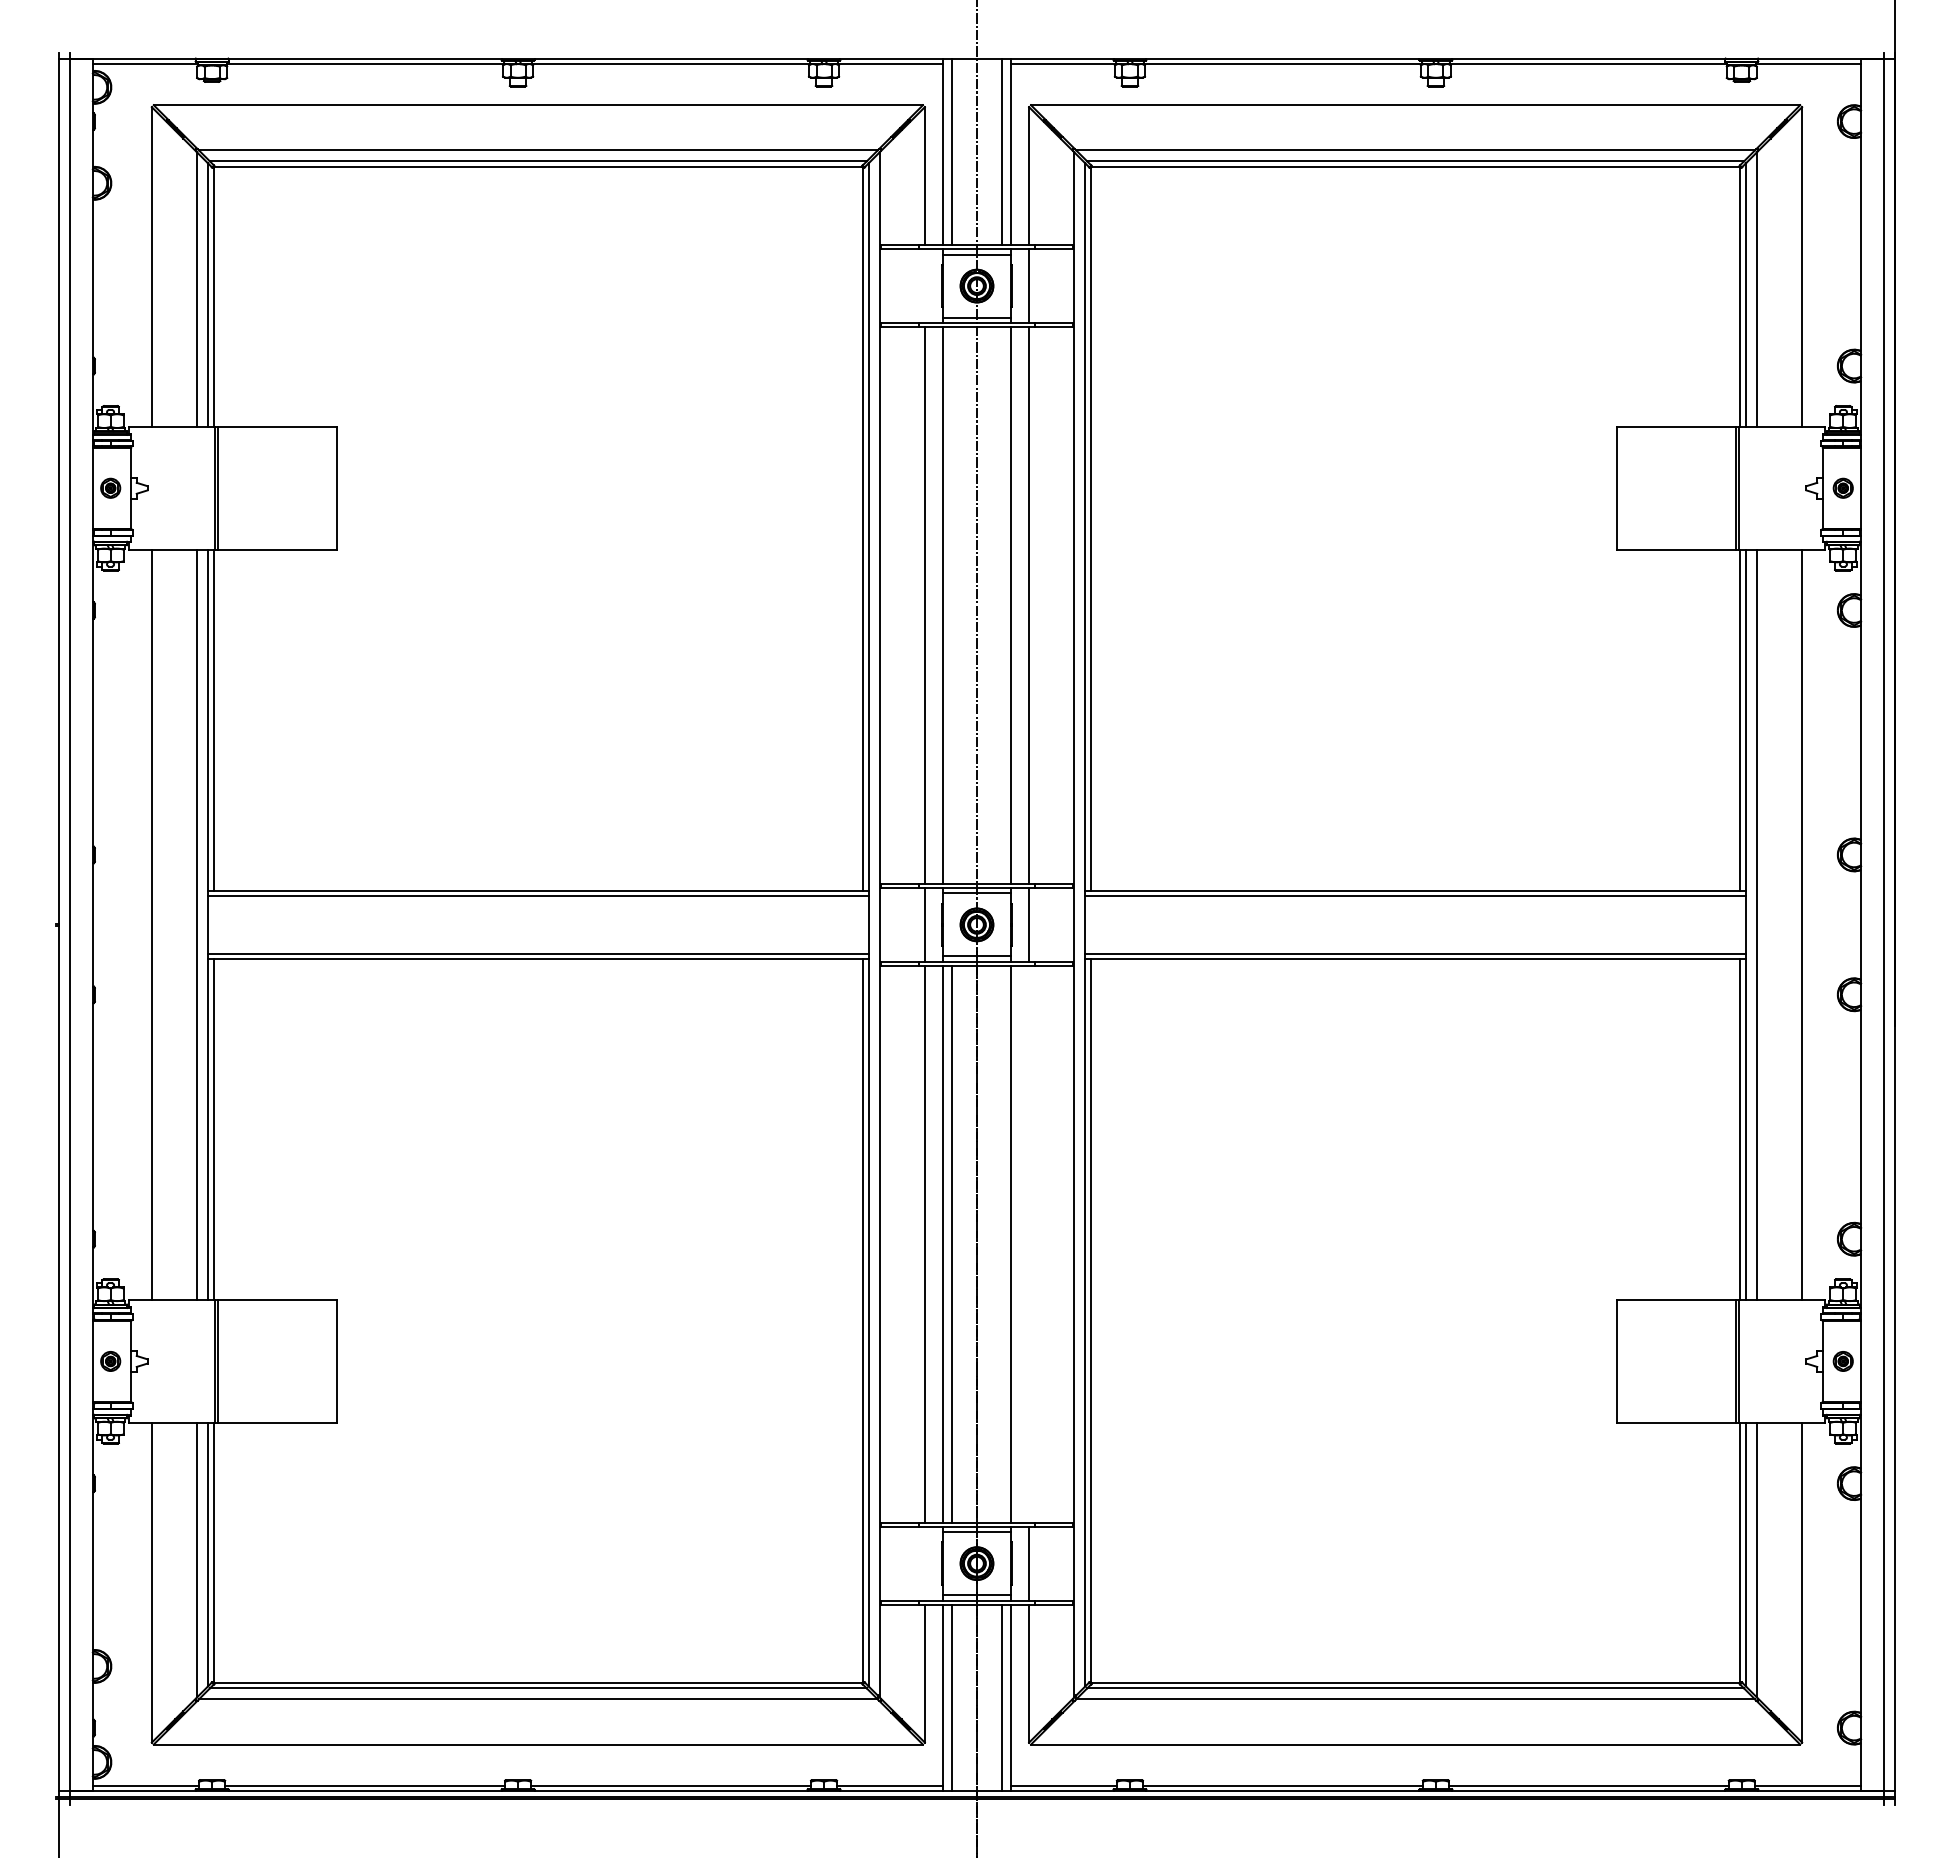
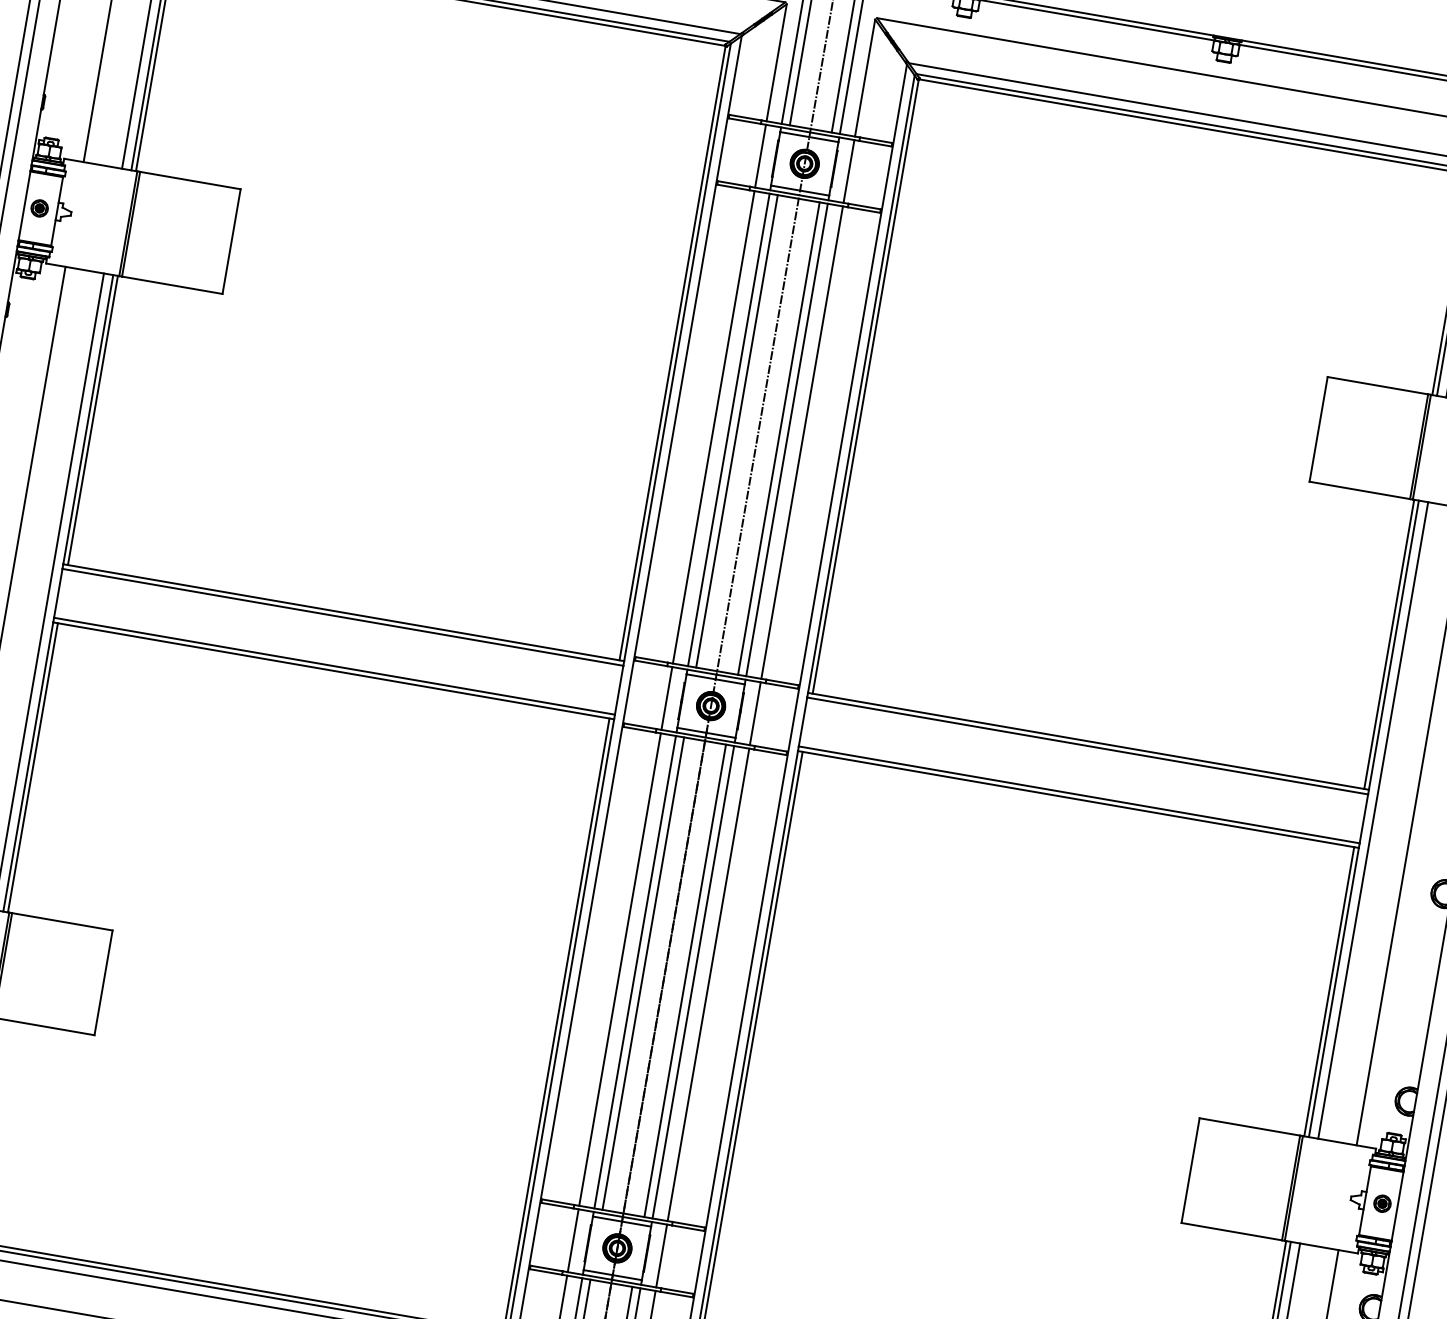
line: (924, 286) -> (760, 156), added
line: (952, 605) -> (737, 431), added
line: (1001, 605) -> (778, 438), added
line: (1001, 1244) -> (685, 981), added
line: (1029, 1244) -> (708, 985), added
line: (924, 1563) -> (572, 1240), added

